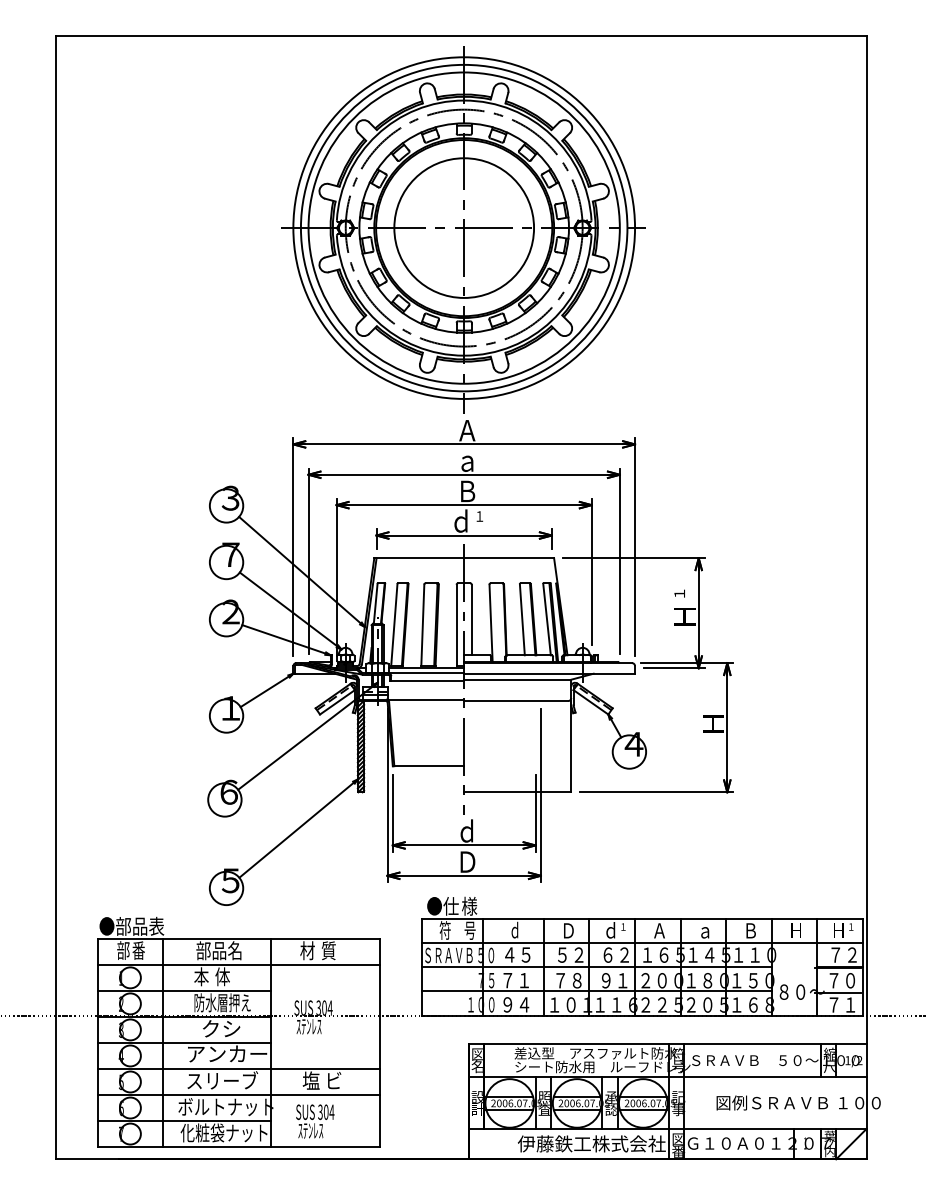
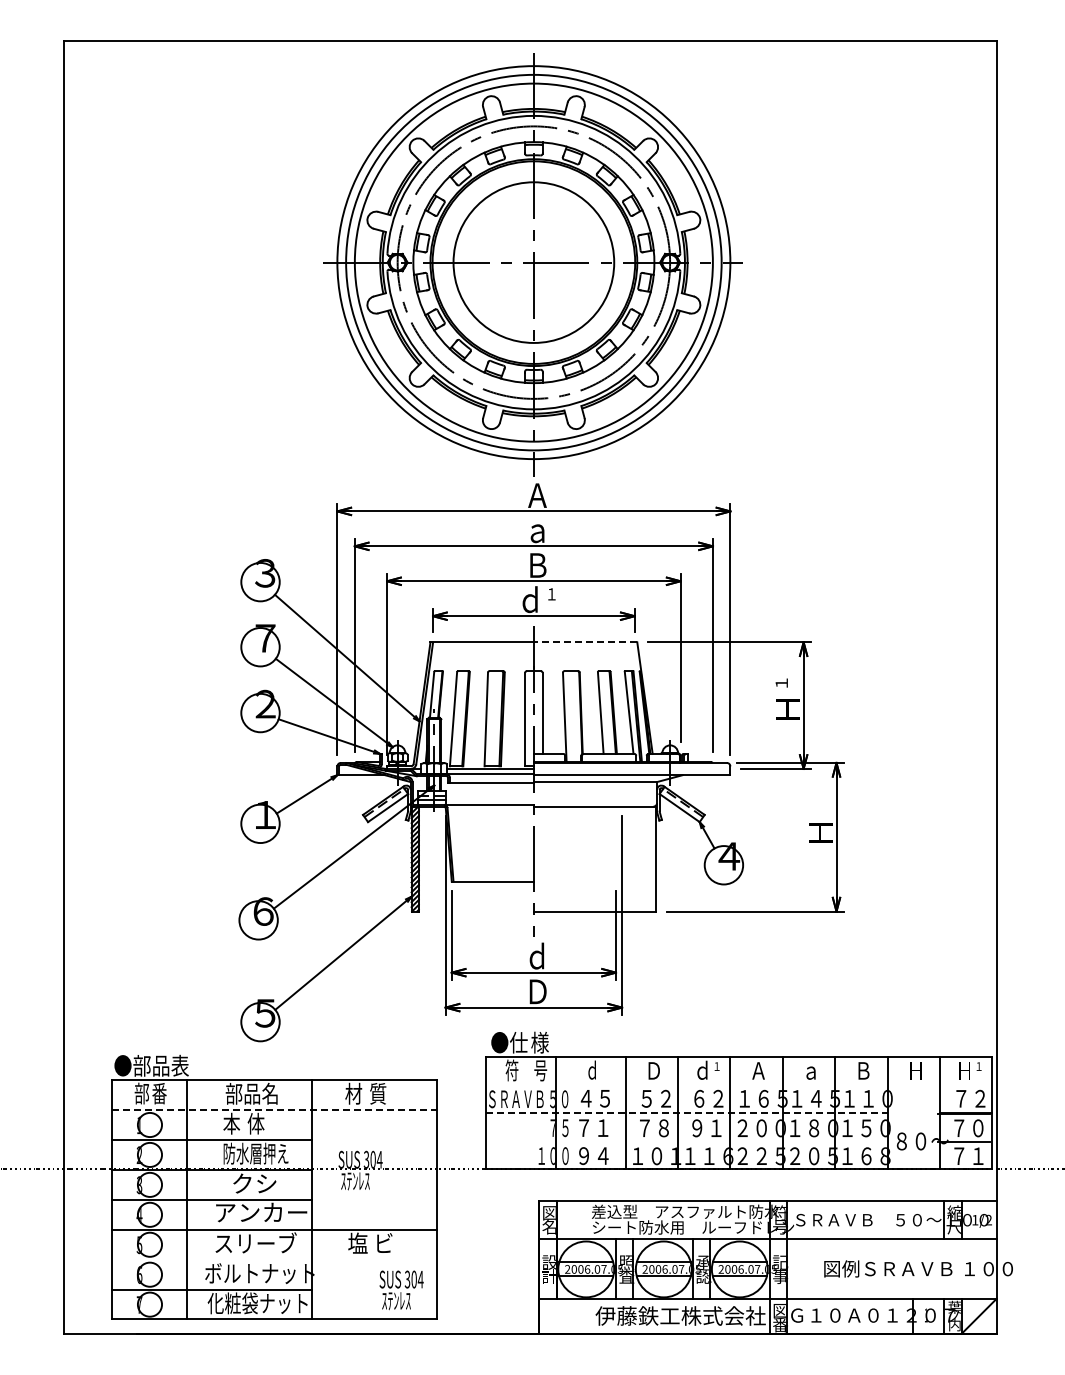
line: (509, 558) -> (585, 642), solid -> dashed
line: (642, 942) -> (738, 1084), removed
line: (239, 964) -> (275, 1109), solid -> dashed
line: (596, 966) -> (686, 1112), solid -> dashed
line: (596, 991) -> (686, 1140), removed
line: (238, 1094) -> (274, 1259), removed
text: (315, 1121) -> (401, 1290), moved

